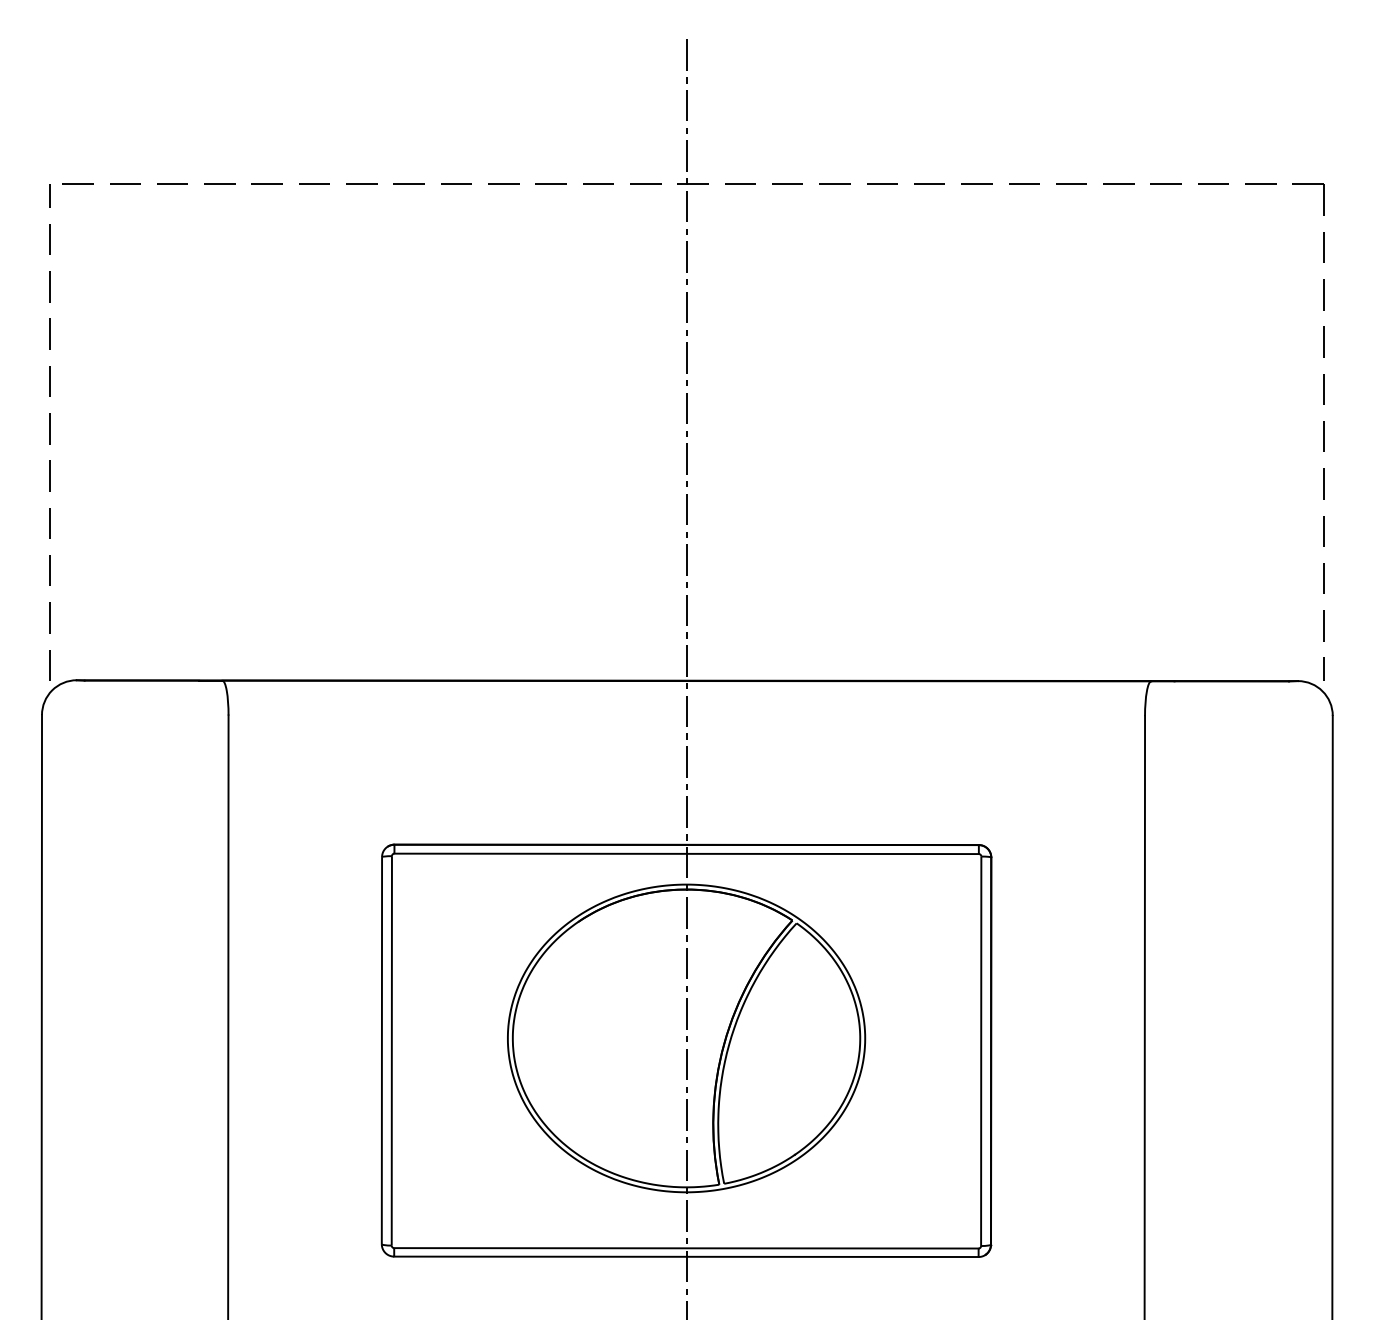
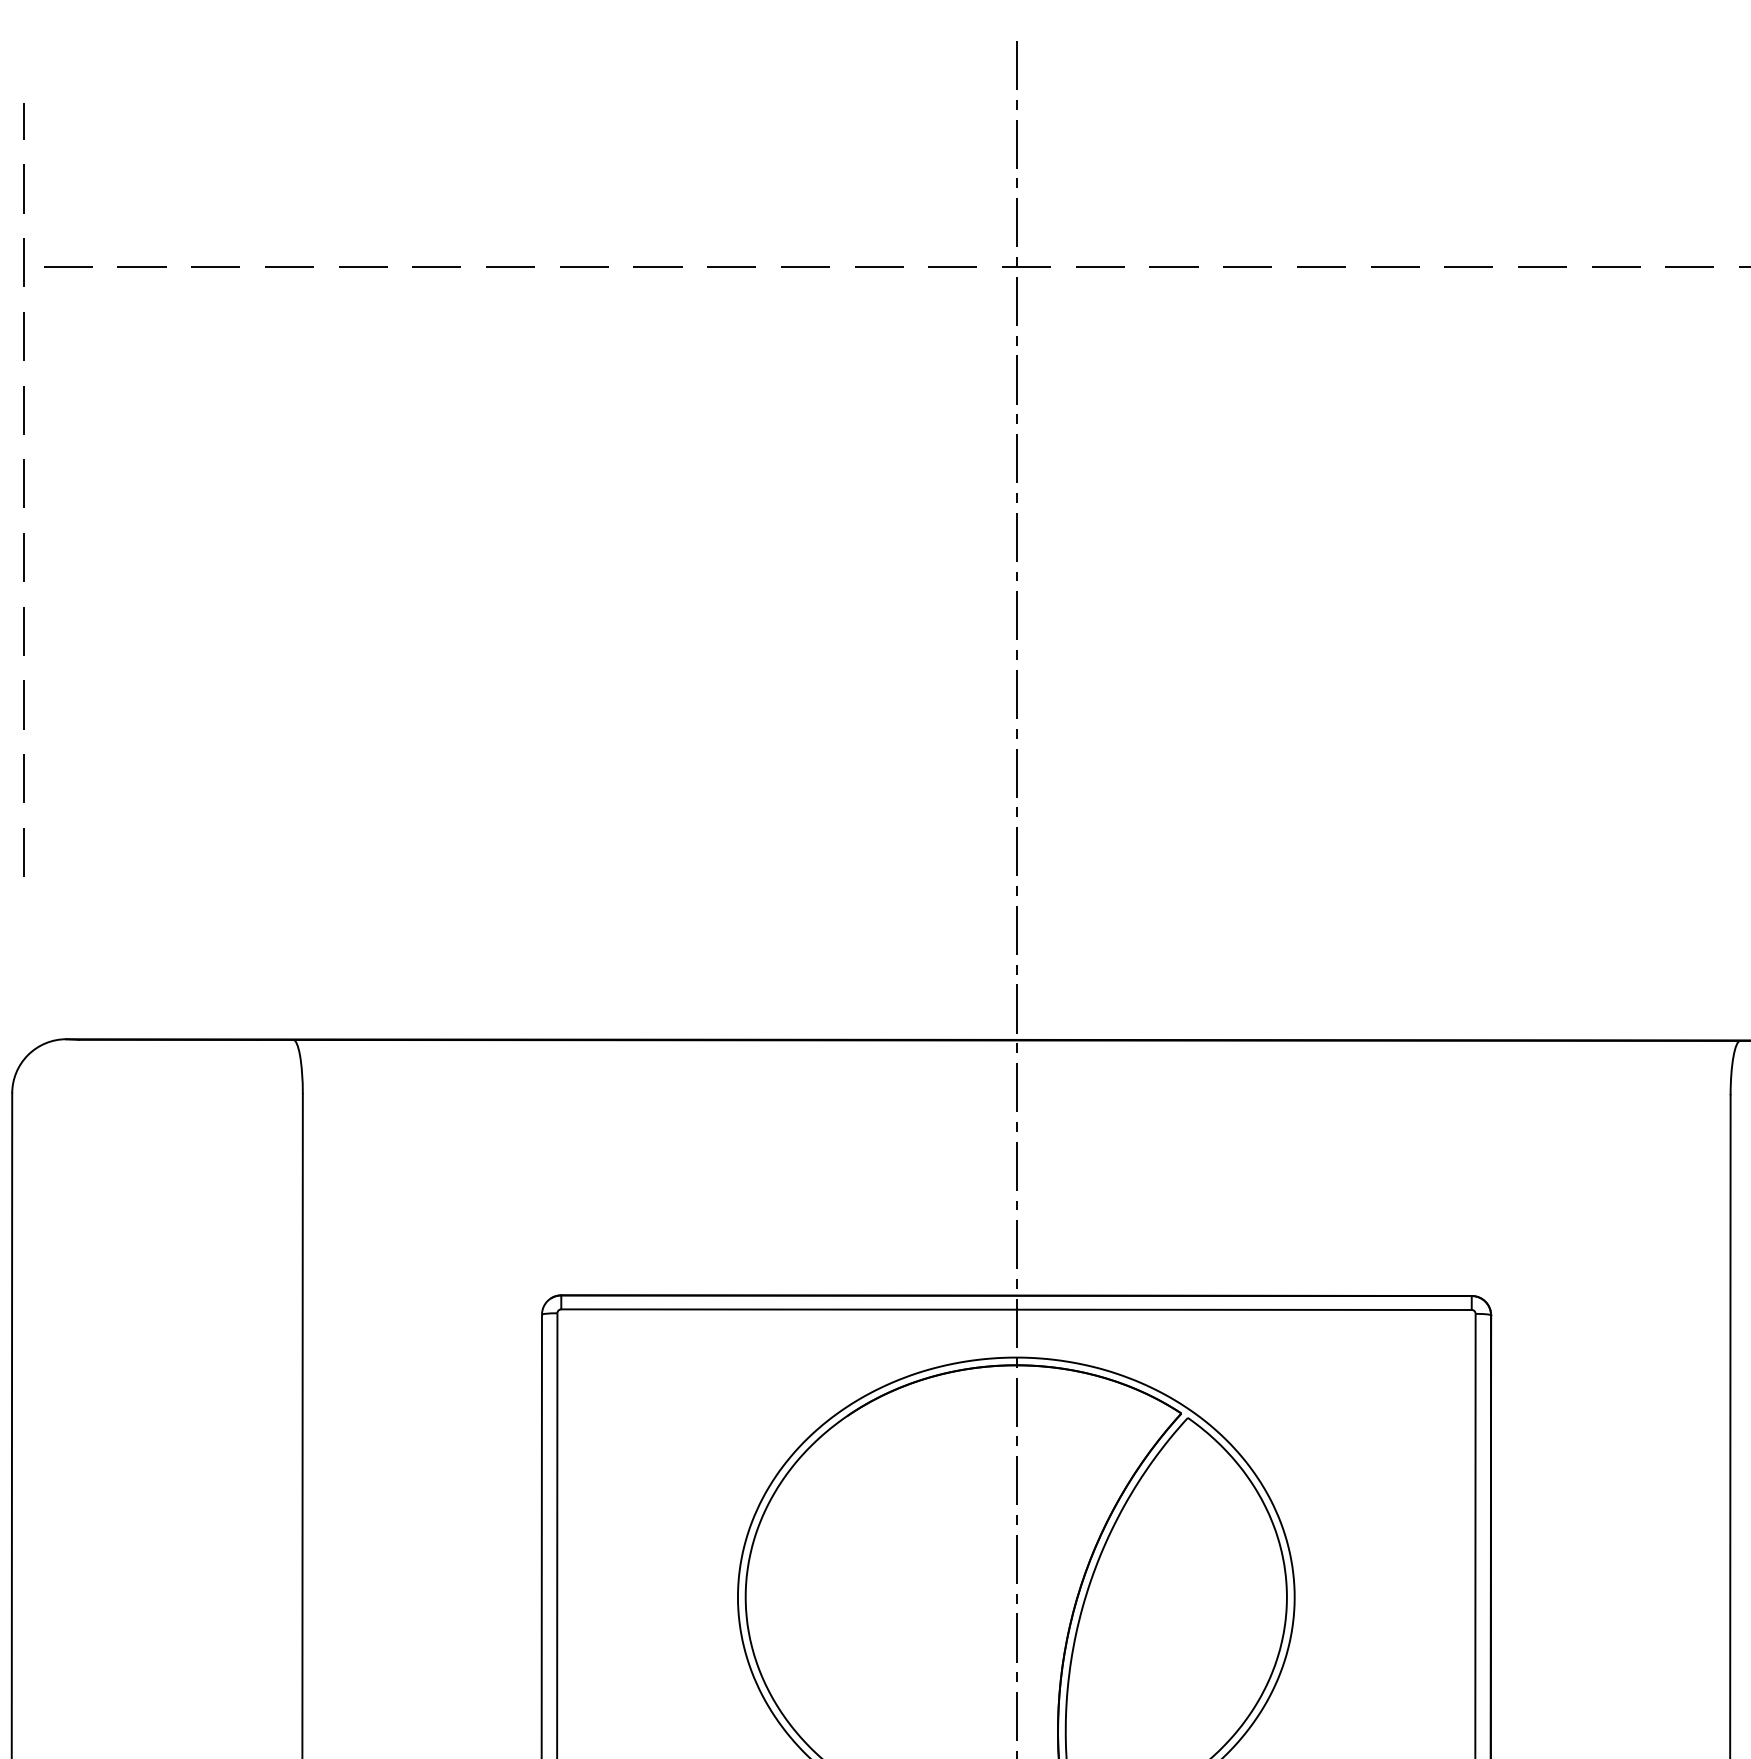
line: (49, 432) -> (23, 489), moved

